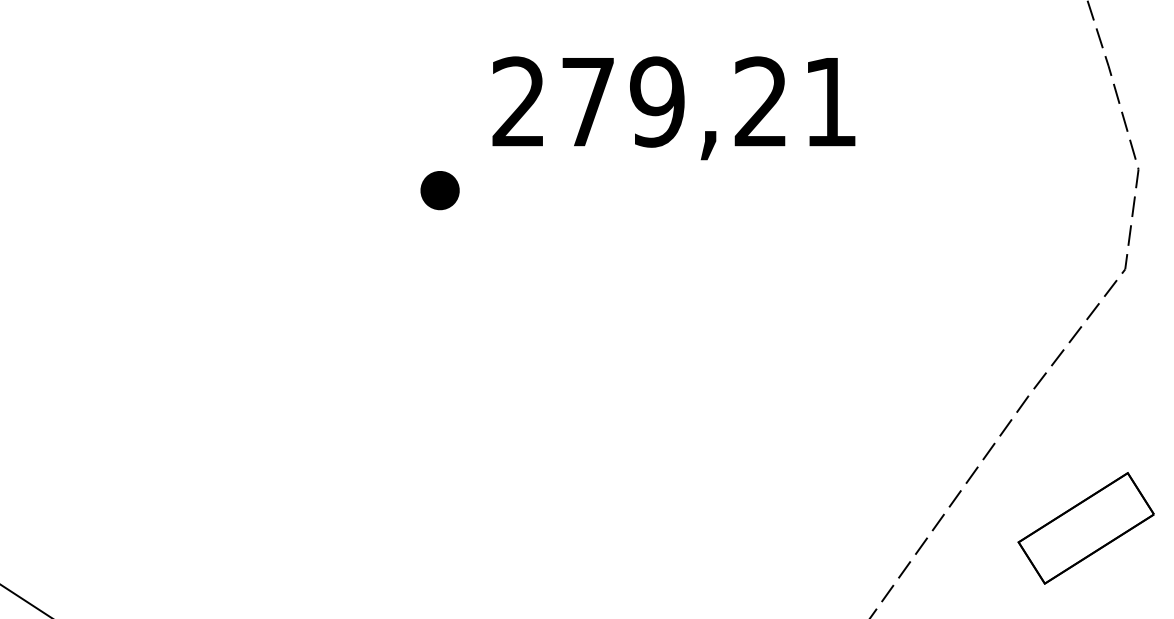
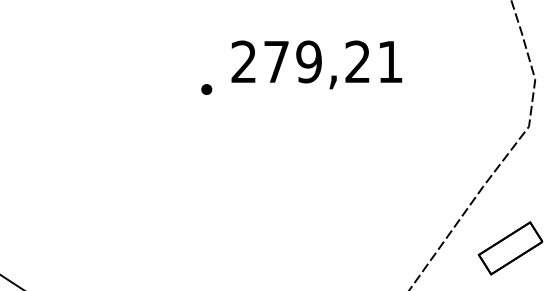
text: (673, 107) -> (316, 64), moved
part: (439, 190) -> (206, 89), size x0.6

